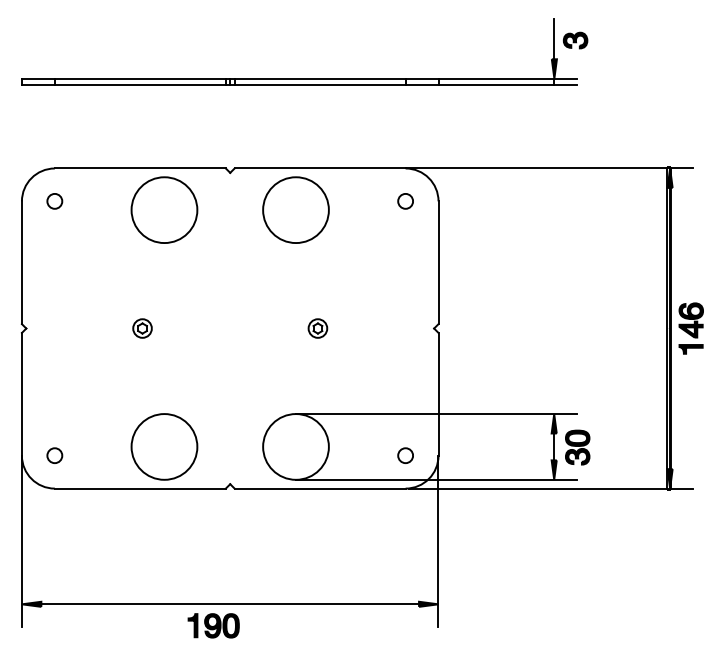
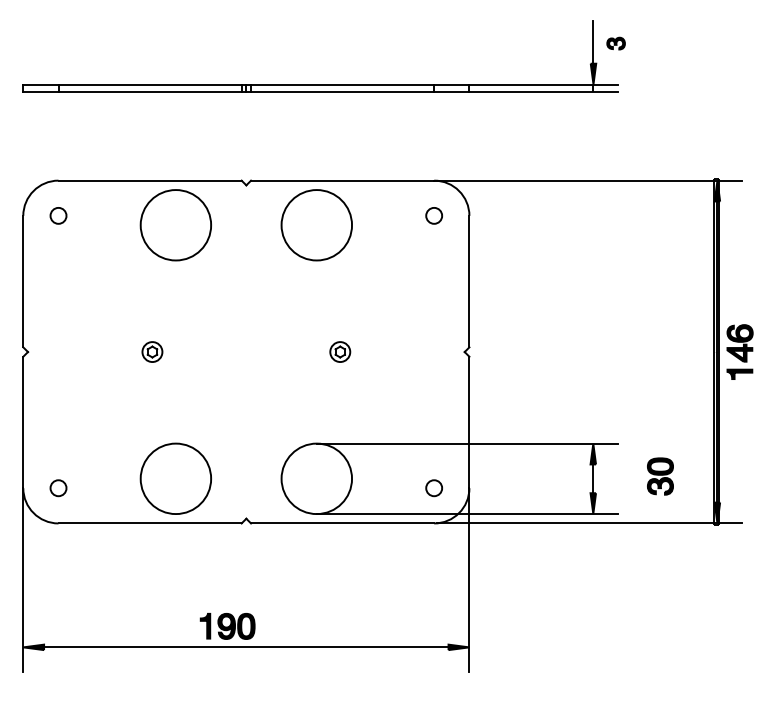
part: (574, 40) -> (615, 43), size x0.7
part: (577, 447) -> (660, 476), moved
part: (213, 625) -> (227, 626), moved

